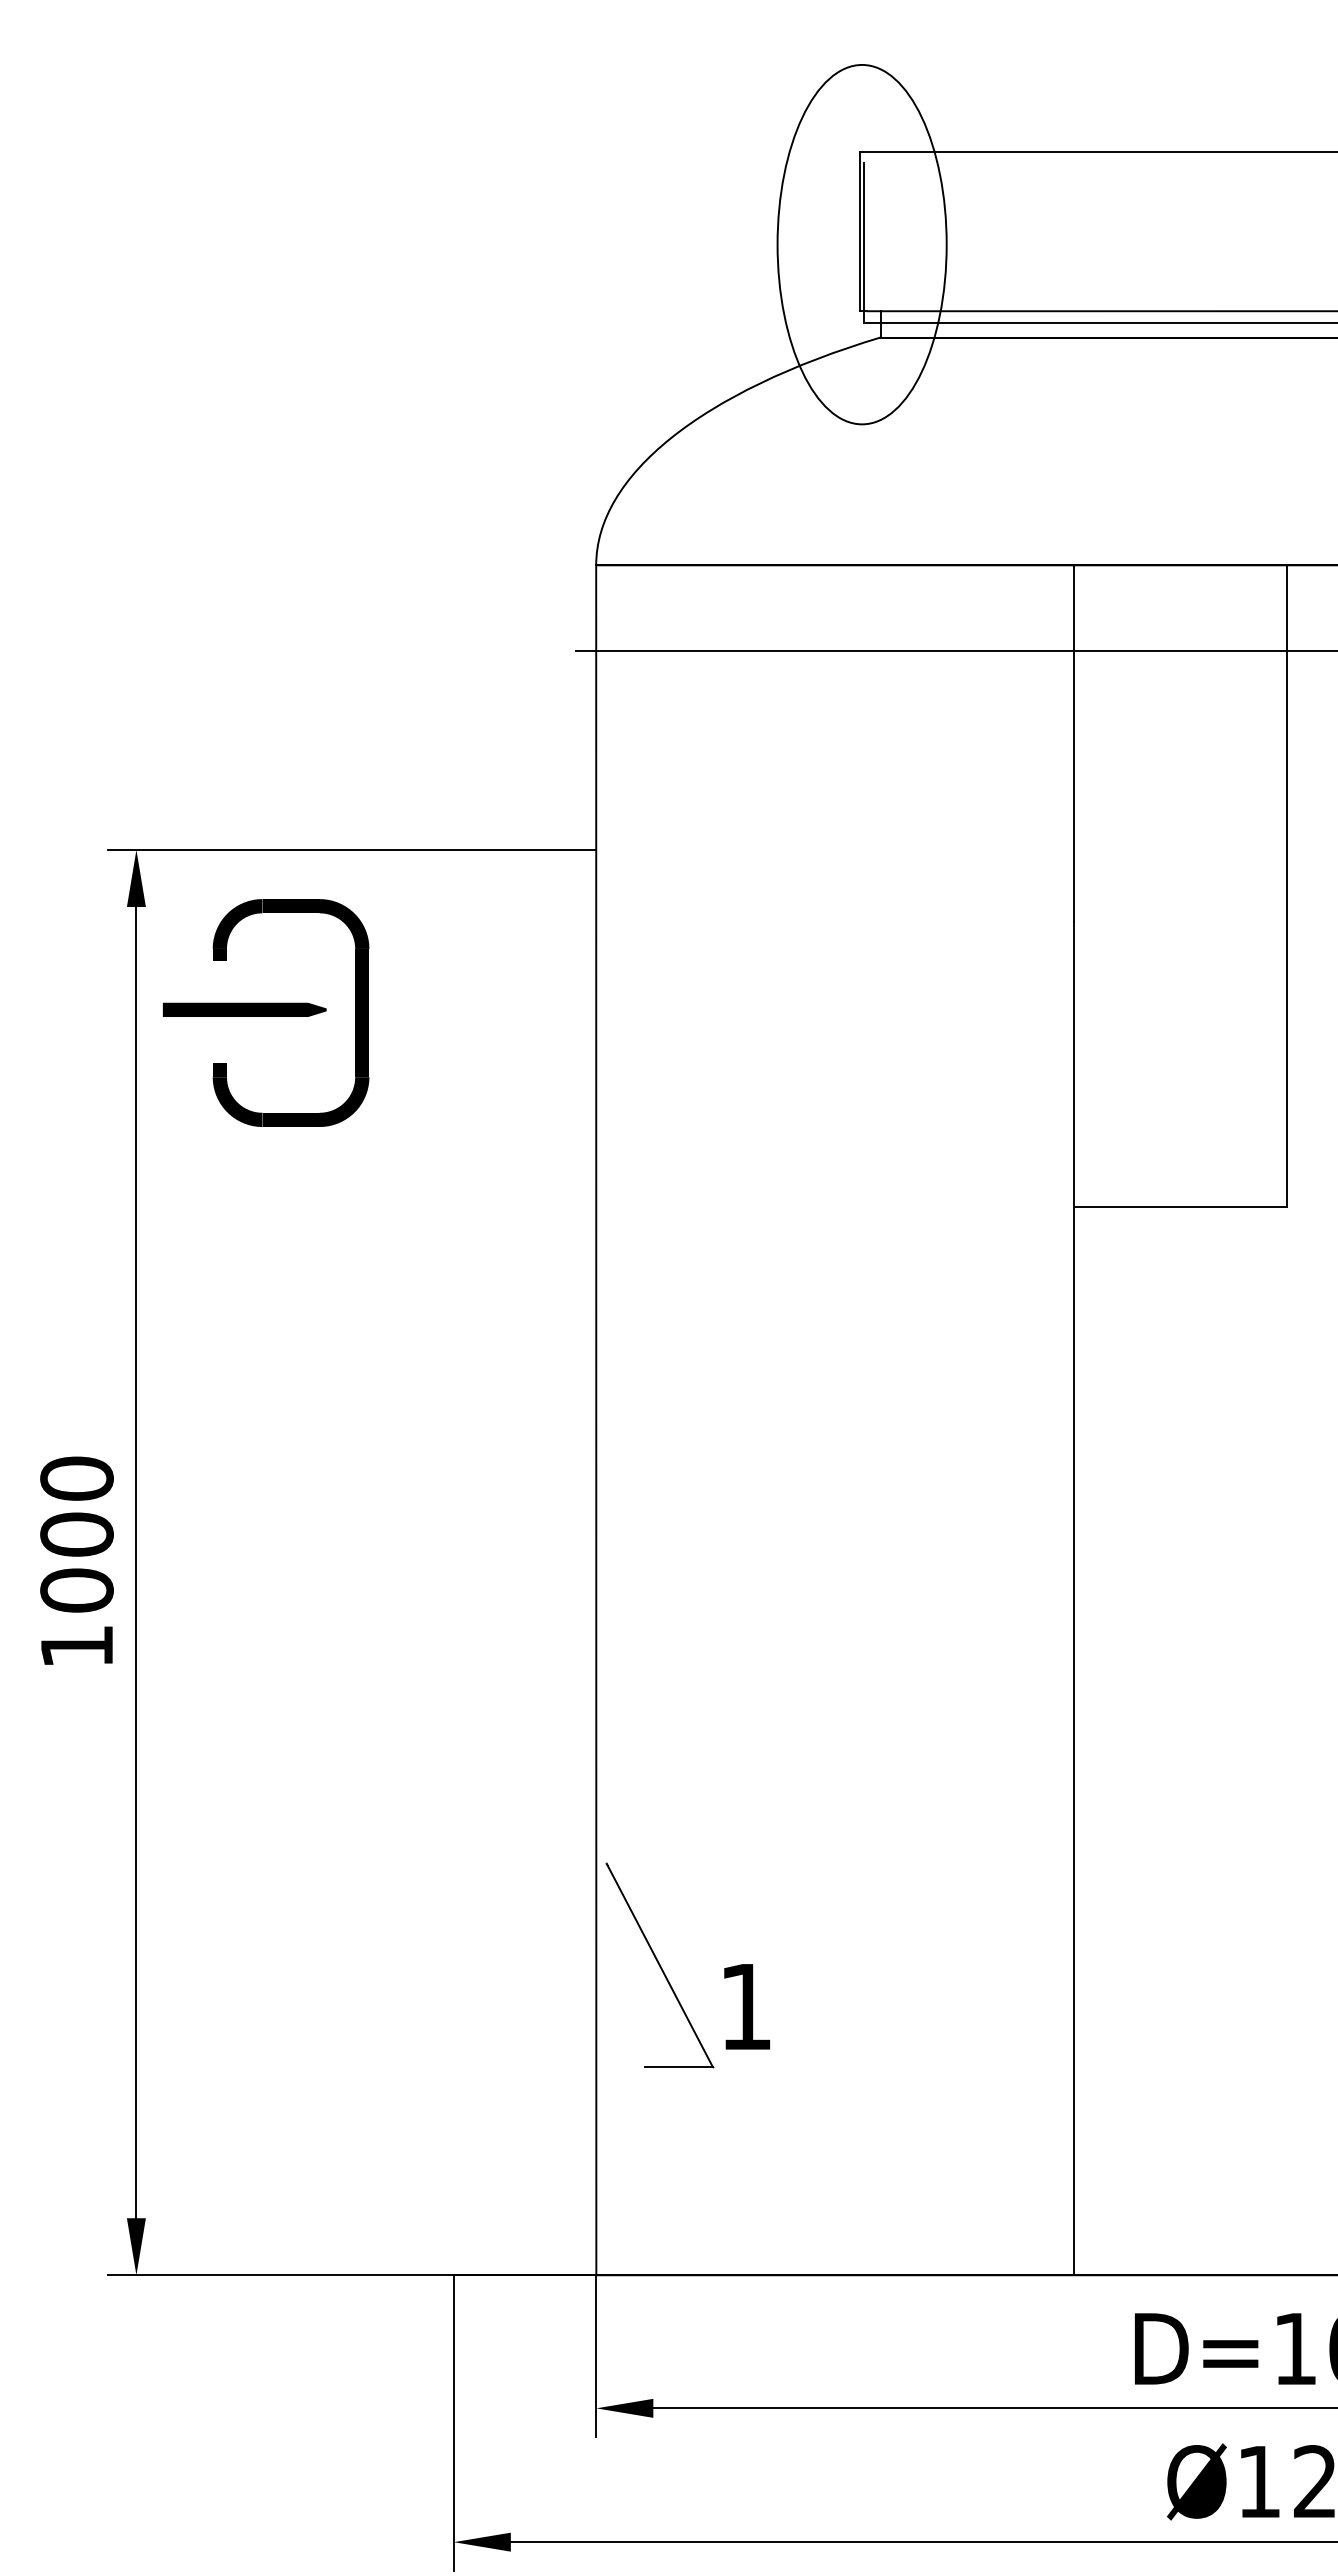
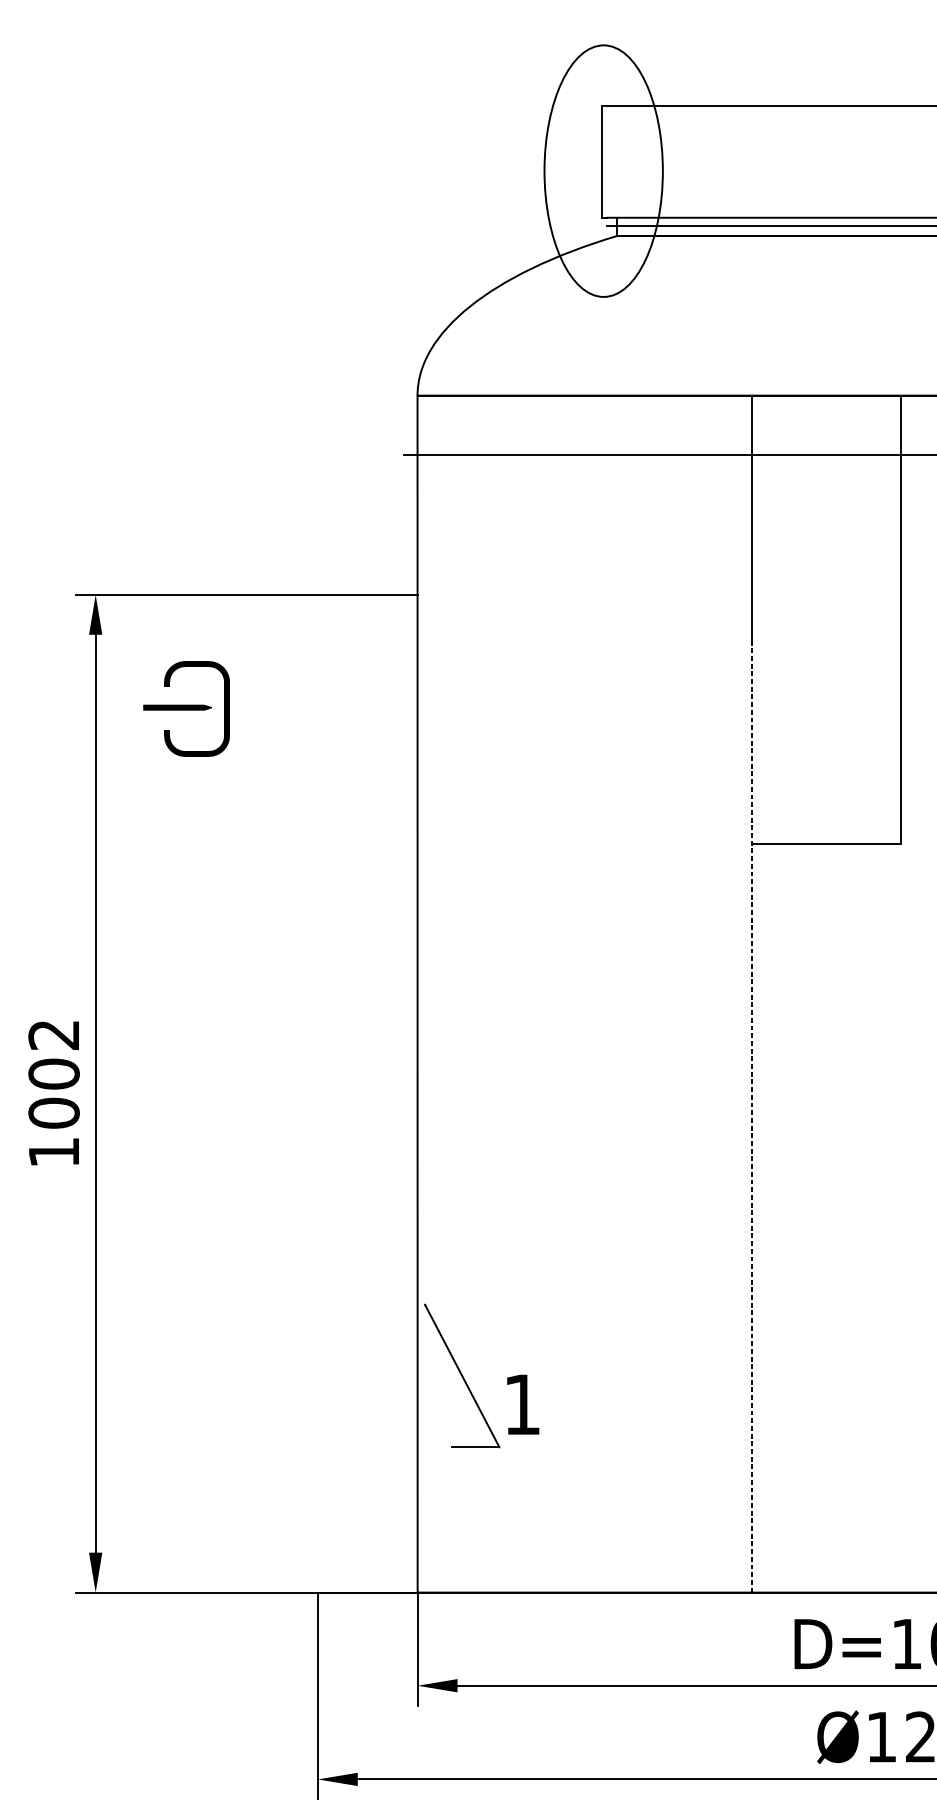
line: (864, 242) -> (605, 169), removed
part: (266, 1012) -> (186, 708), size x0.6
text: (76, 1478) -> (53, 1034), 1000 -> 1002
line: (1073, 1598) -> (751, 1118), solid -> dashed

